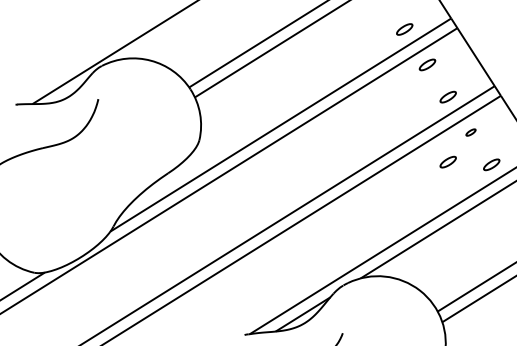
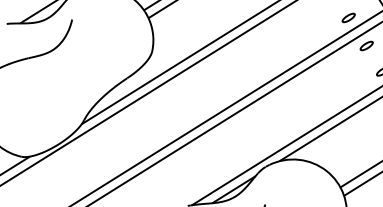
part: (470, 132) -> (366, 45), size x1.67
part: (447, 161) -> (348, 68), removed

